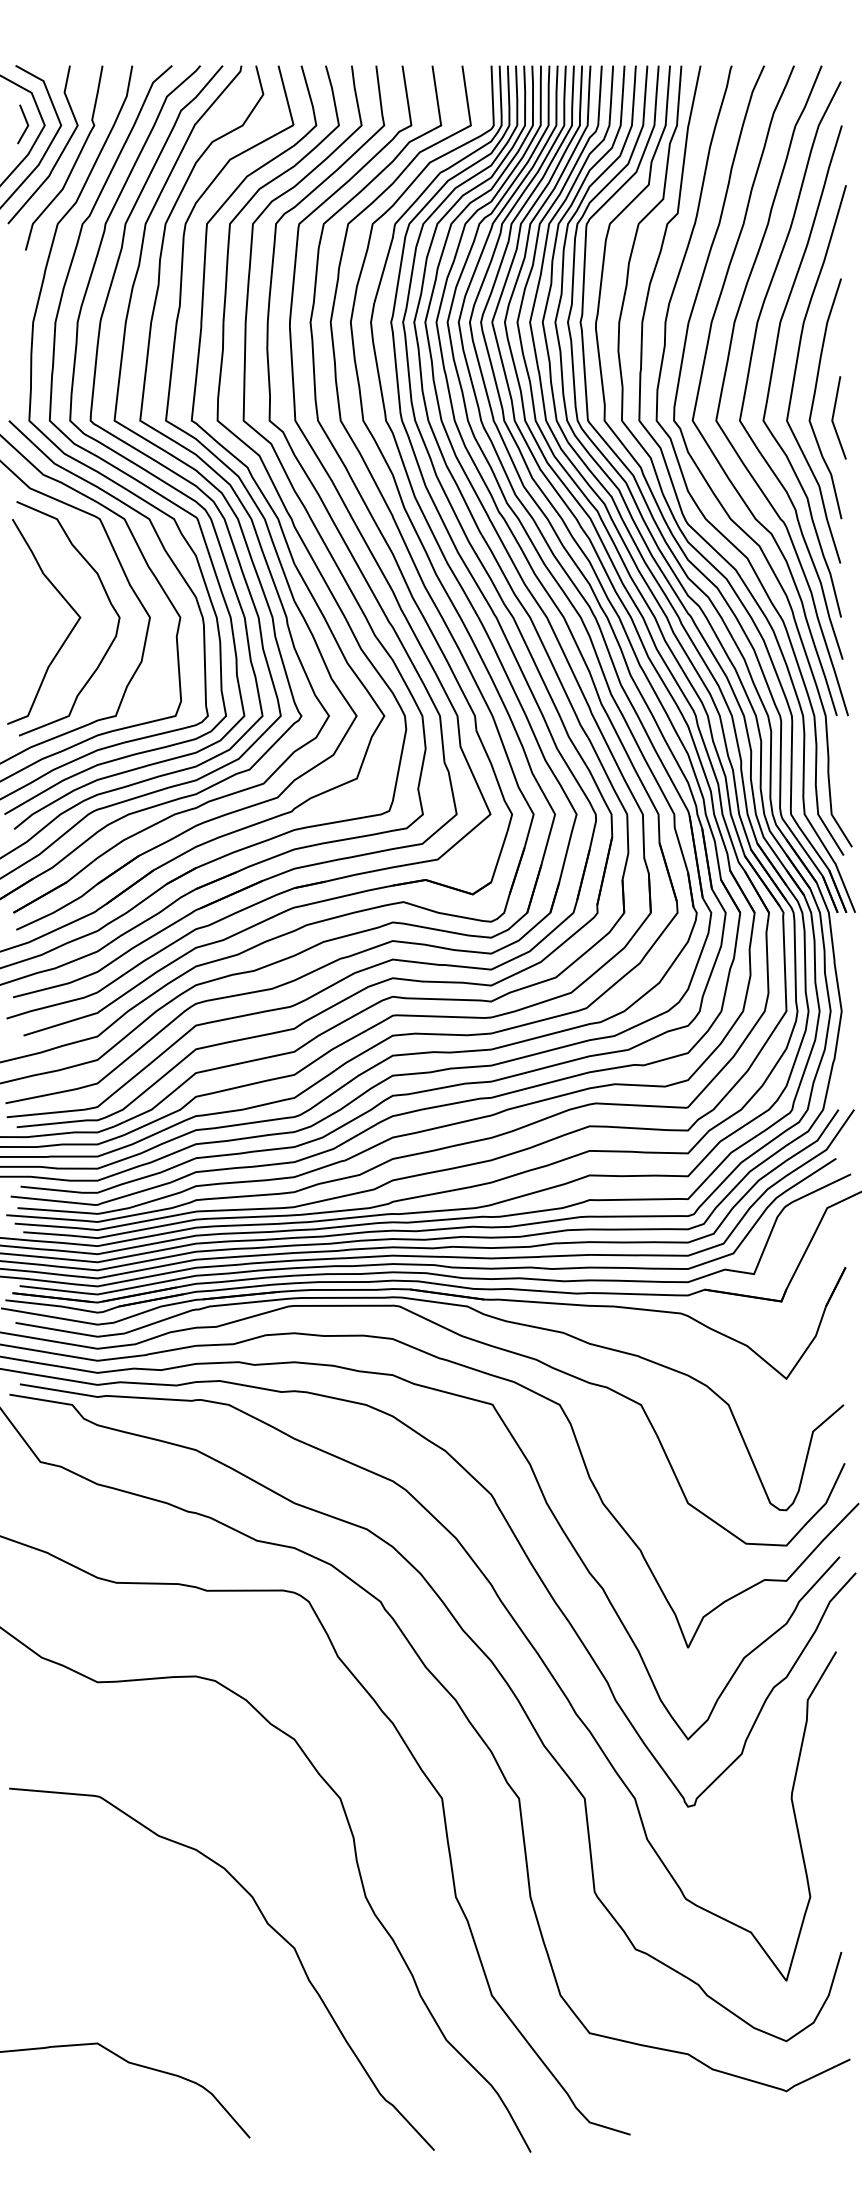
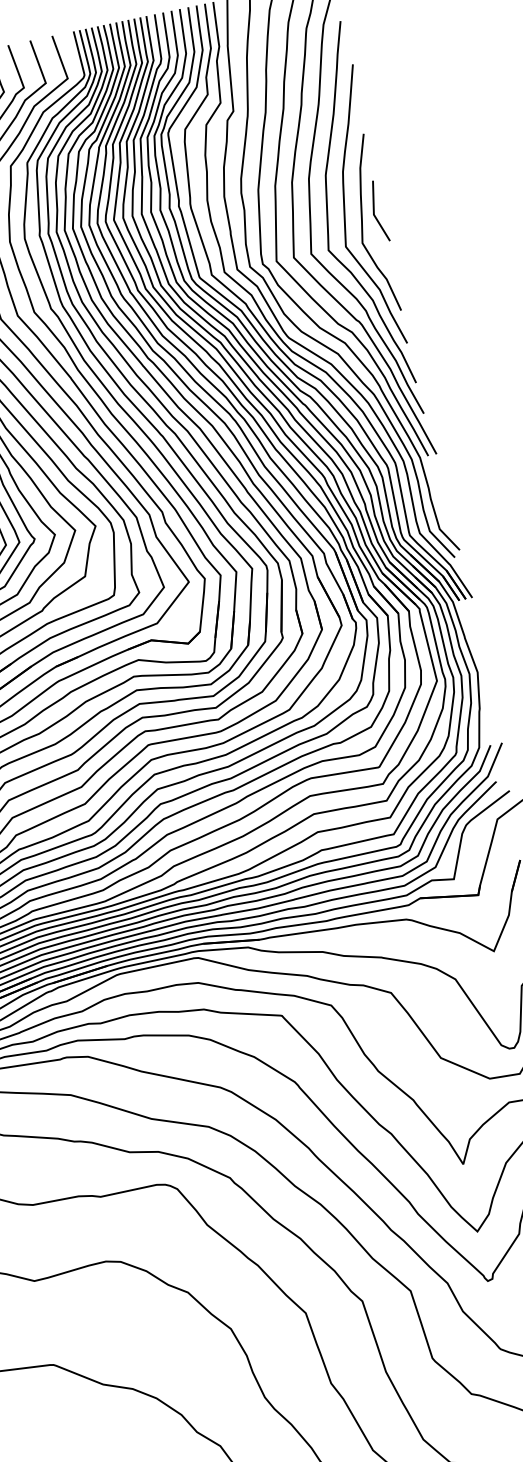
line: (834, 415) -> (374, 210), moved

